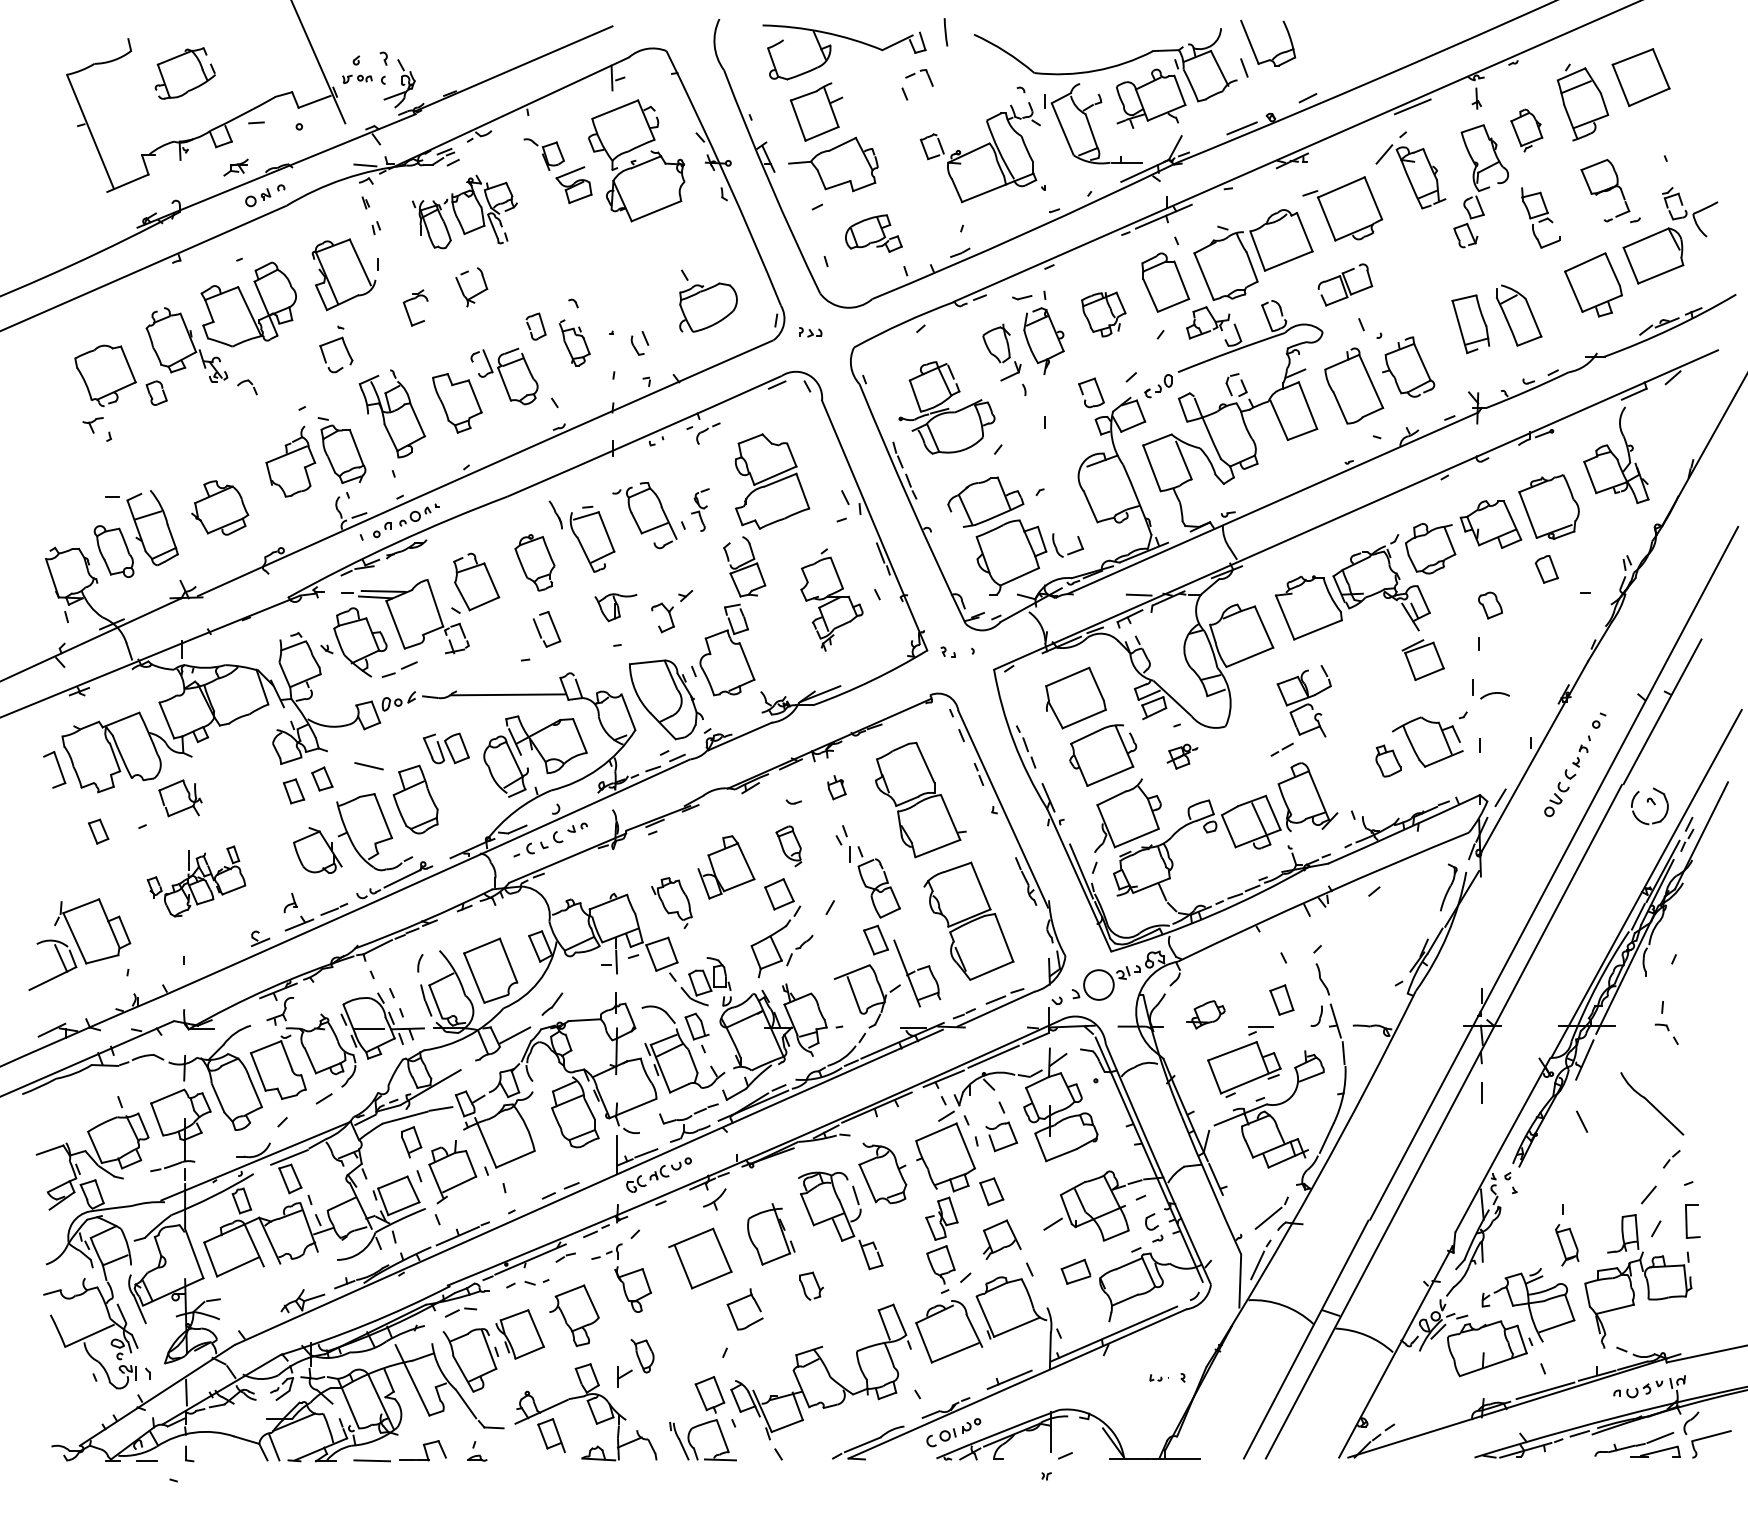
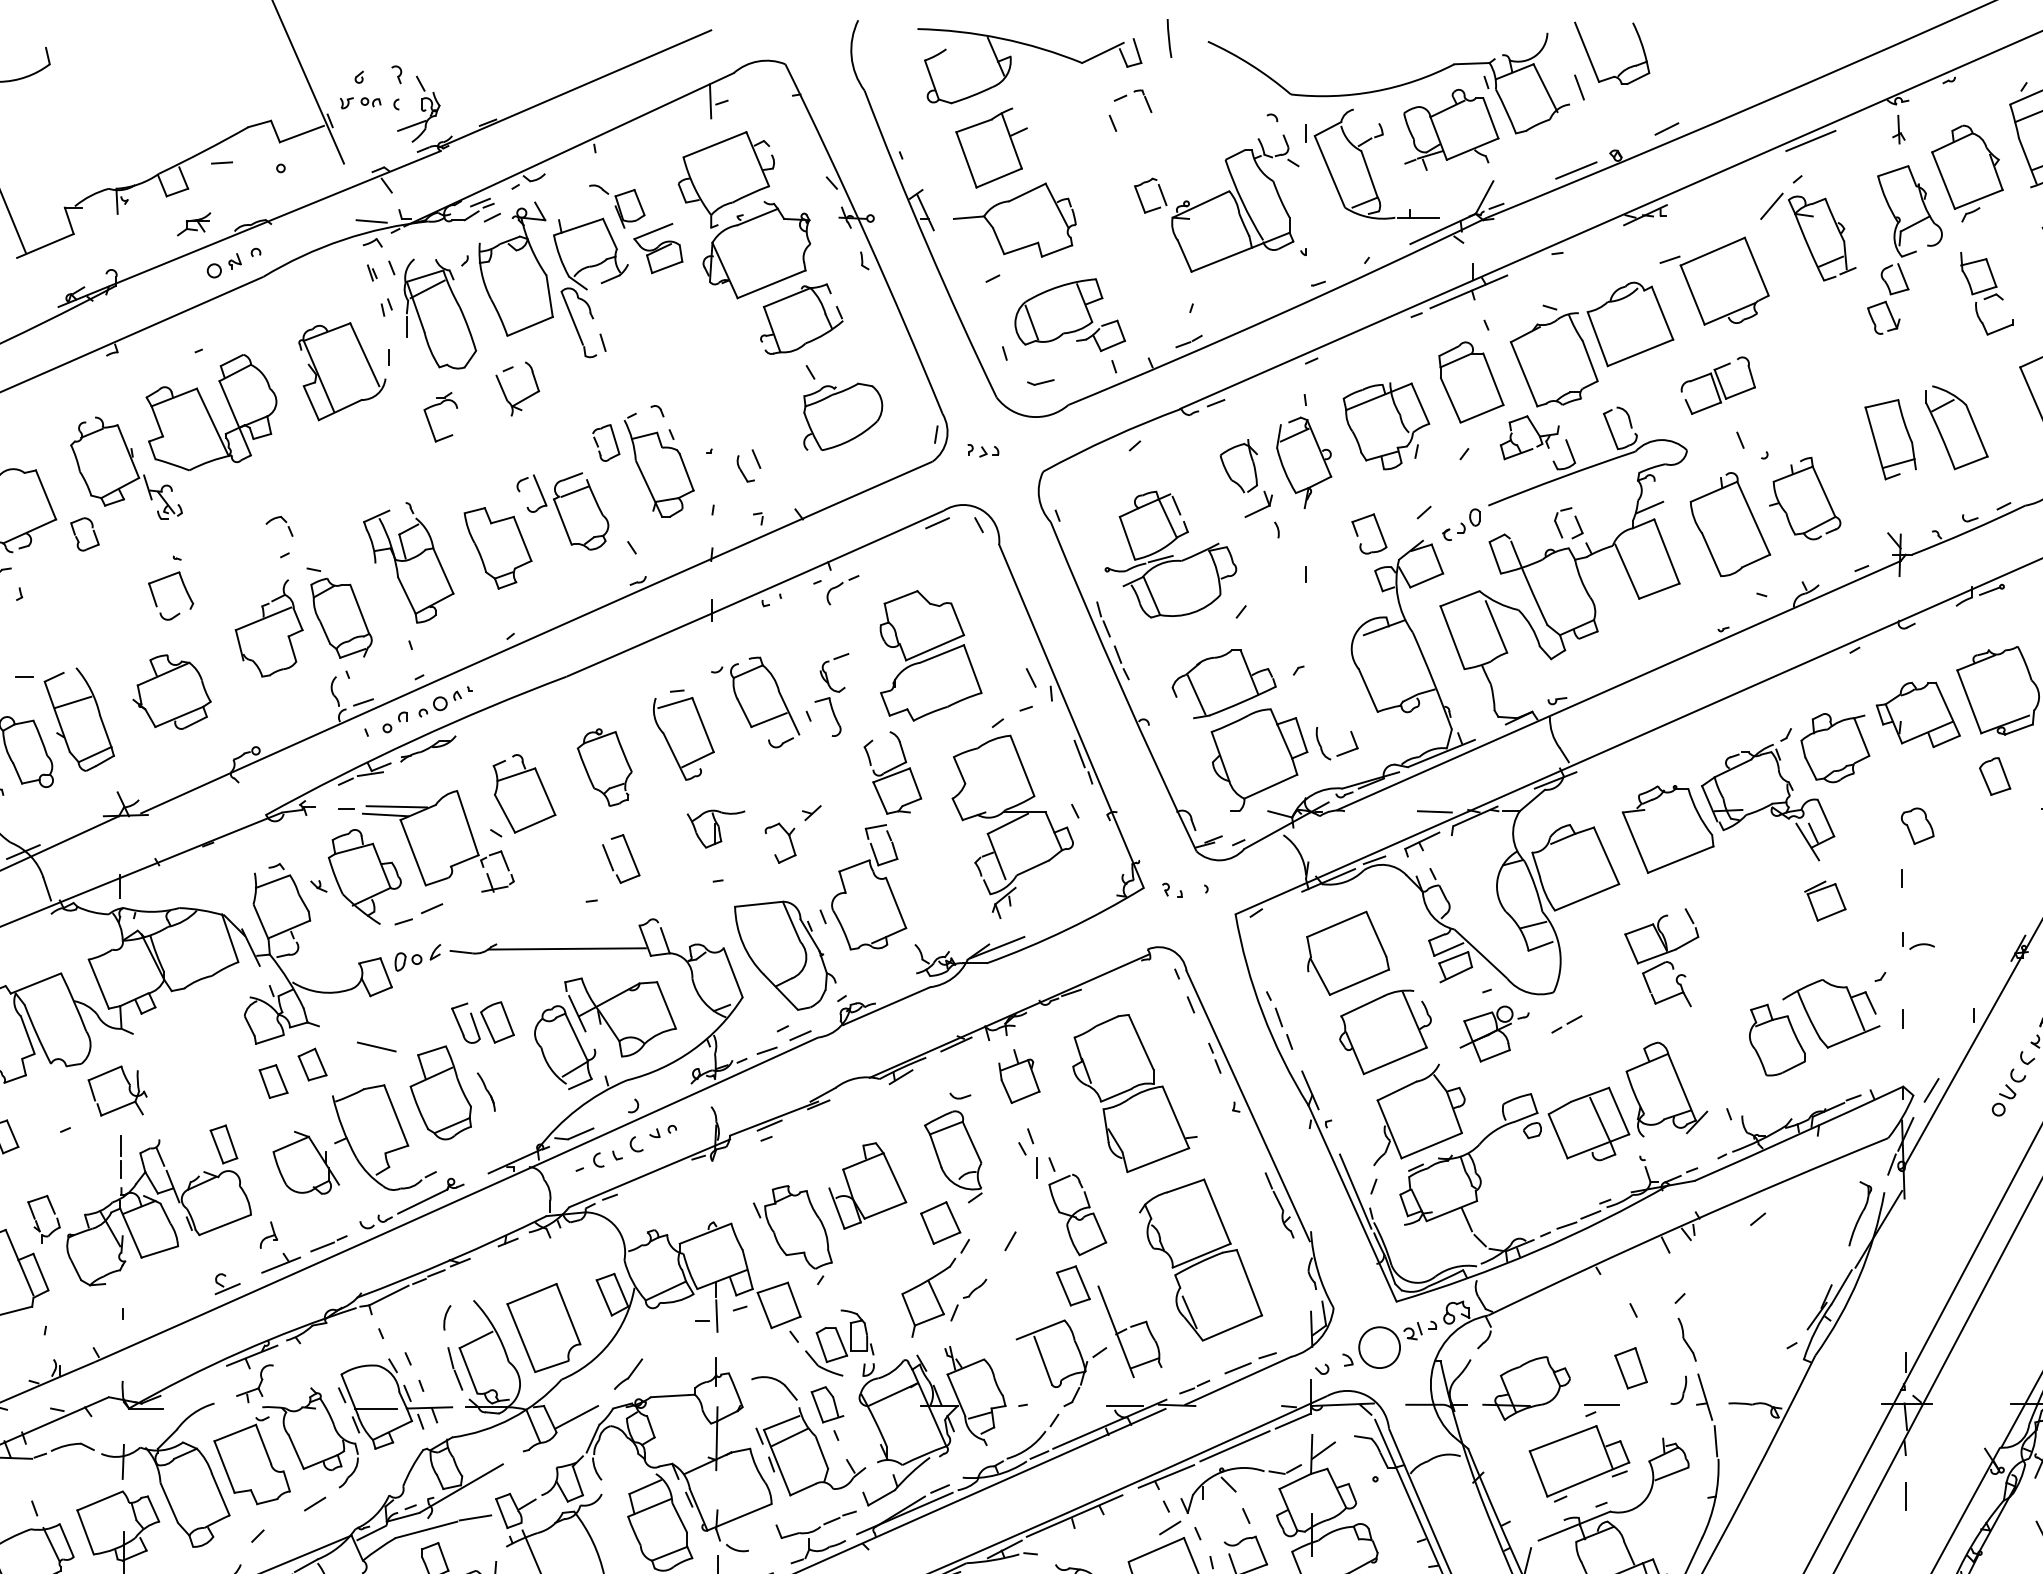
part: (184, 73) -> (800, 319), moved
part: (1526, 130) -> (1967, 173), size x1.67
part: (464, 211) -> (507, 284), size x1.67
part: (873, 233) -> (1069, 314), size x1.43
part: (1022, 297) -> (1041, 382), moved
part: (1103, 314) -> (1385, 426), size x1.43
part: (333, 342) -> (167, 578), moved
part: (574, 342) -> (659, 464), size x1.67
part: (247, 387) -> (279, 526), moved
part: (700, 509) -> (832, 694), size x1.43
part: (555, 514) -> (485, 1091), moved
part: (831, 599) -> (1012, 817), size x1.43
part: (1423, 659) -> (1825, 900), size x0.71
part: (1491, 688) -> (1919, 940), size x0.62
line: (1281, 749) -> (1565, 1024), moved
part: (1182, 756) -> (1494, 1033), size x1.67
part: (1388, 760) -> (1777, 1039), size x1.67
part: (836, 787) -> (1019, 1076), size x1.67
part: (788, 846) -> (953, 1157), size x1.67
part: (196, 881) -> (139, 1205), size x1.67
part: (671, 902) -> (792, 1234), size x1.43
part: (1205, 1014) -> (1526, 1388), size x1.67

